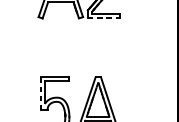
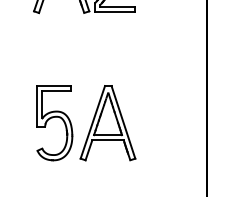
line: (104, 18) -> (115, 12), dashed -> solid
line: (41, 93) -> (37, 106), dashed -> solid

